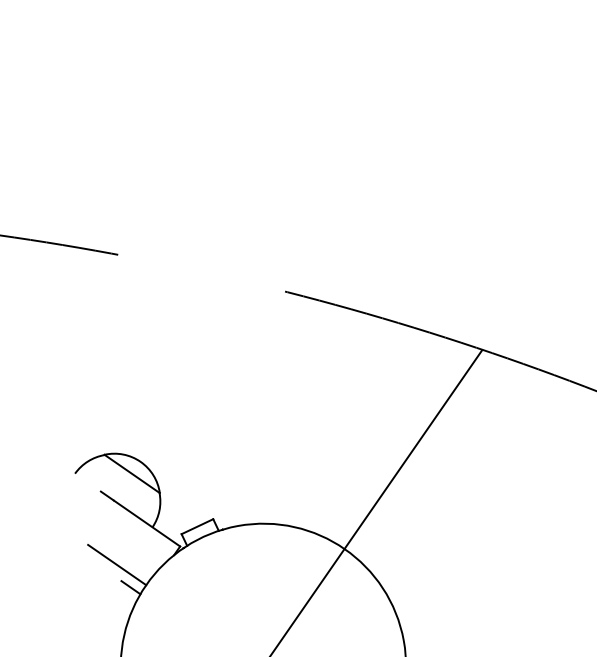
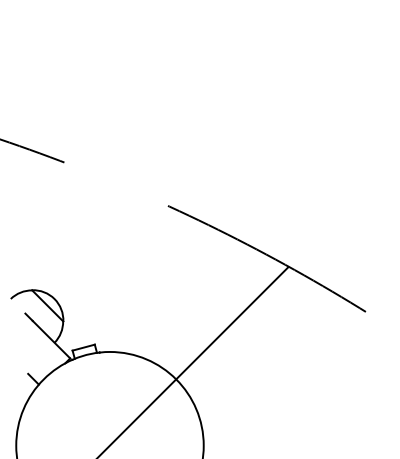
line: (115, 564) -> (26, 362), removed

